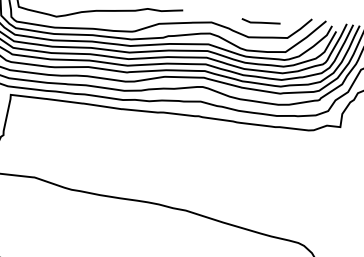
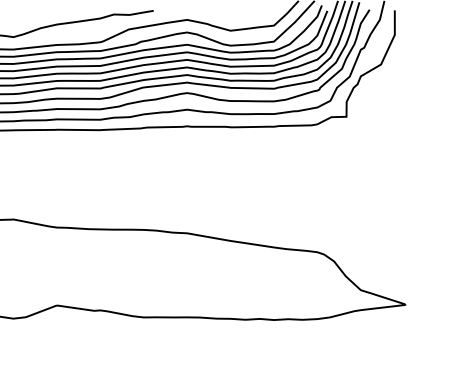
line: (261, 21) -> (242, 11), removed

